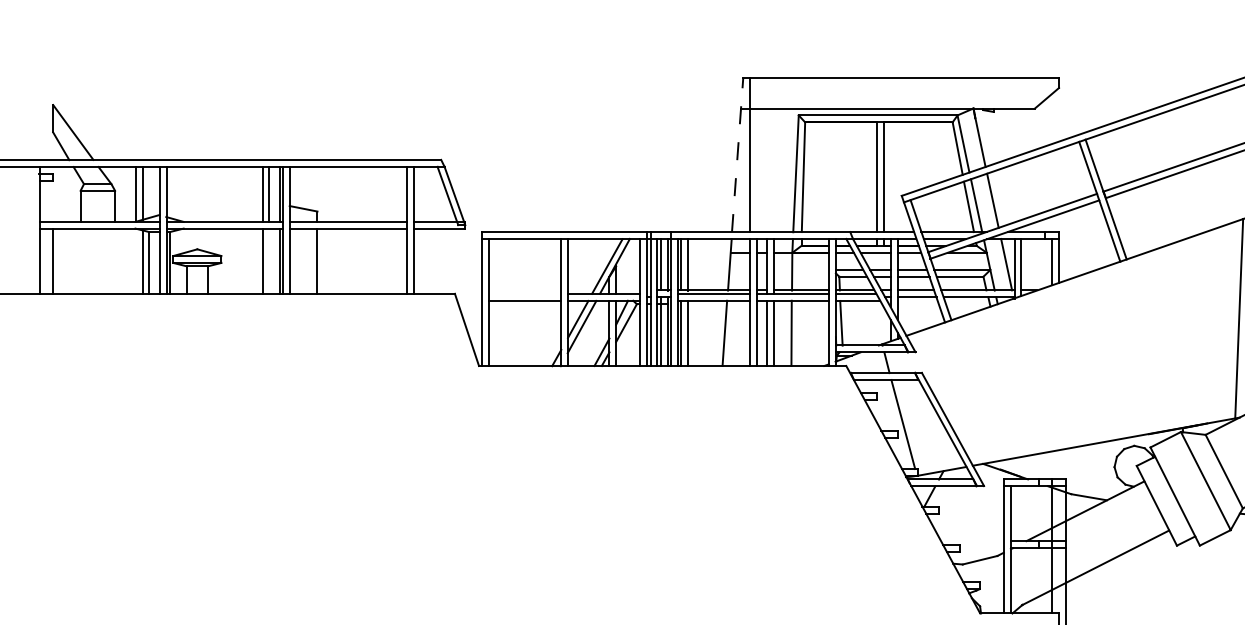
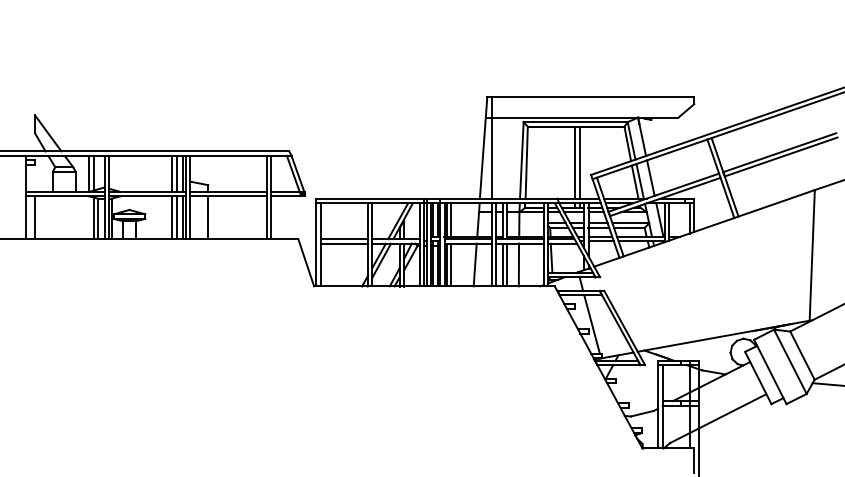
line: (737, 155) -> (483, 148), dashed -> solid
line: (269, 260) -> (176, 217), added
line: (525, 294) -> (344, 239), added

